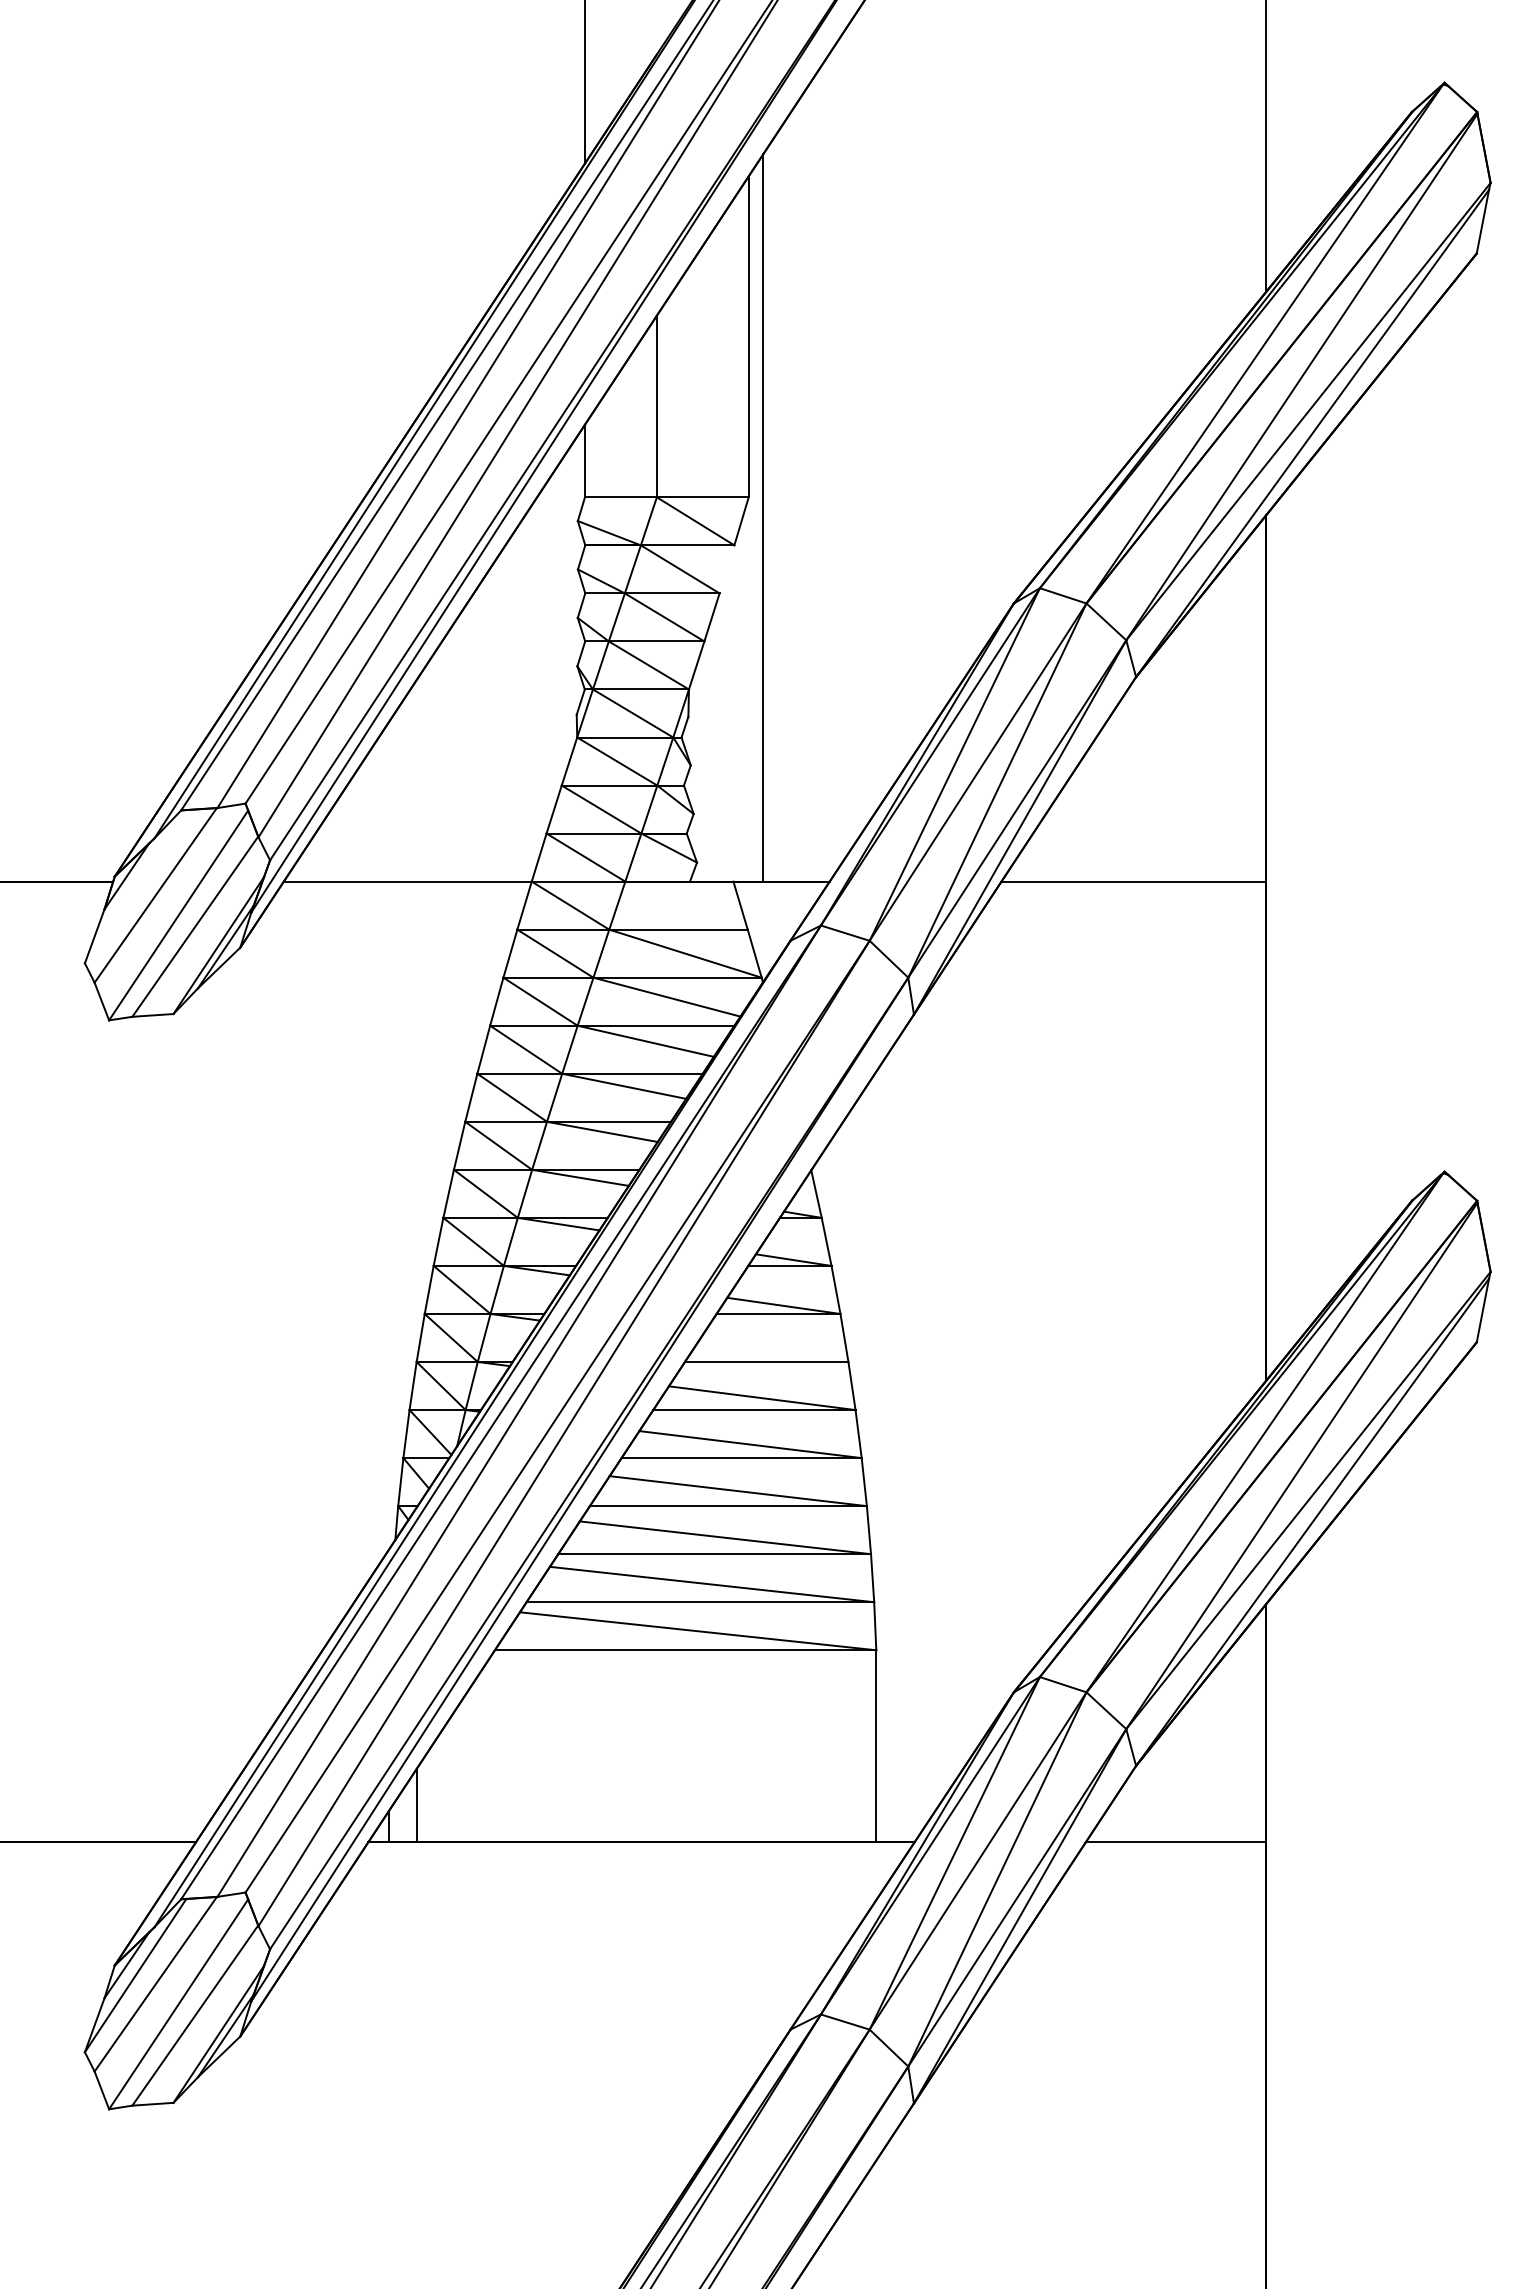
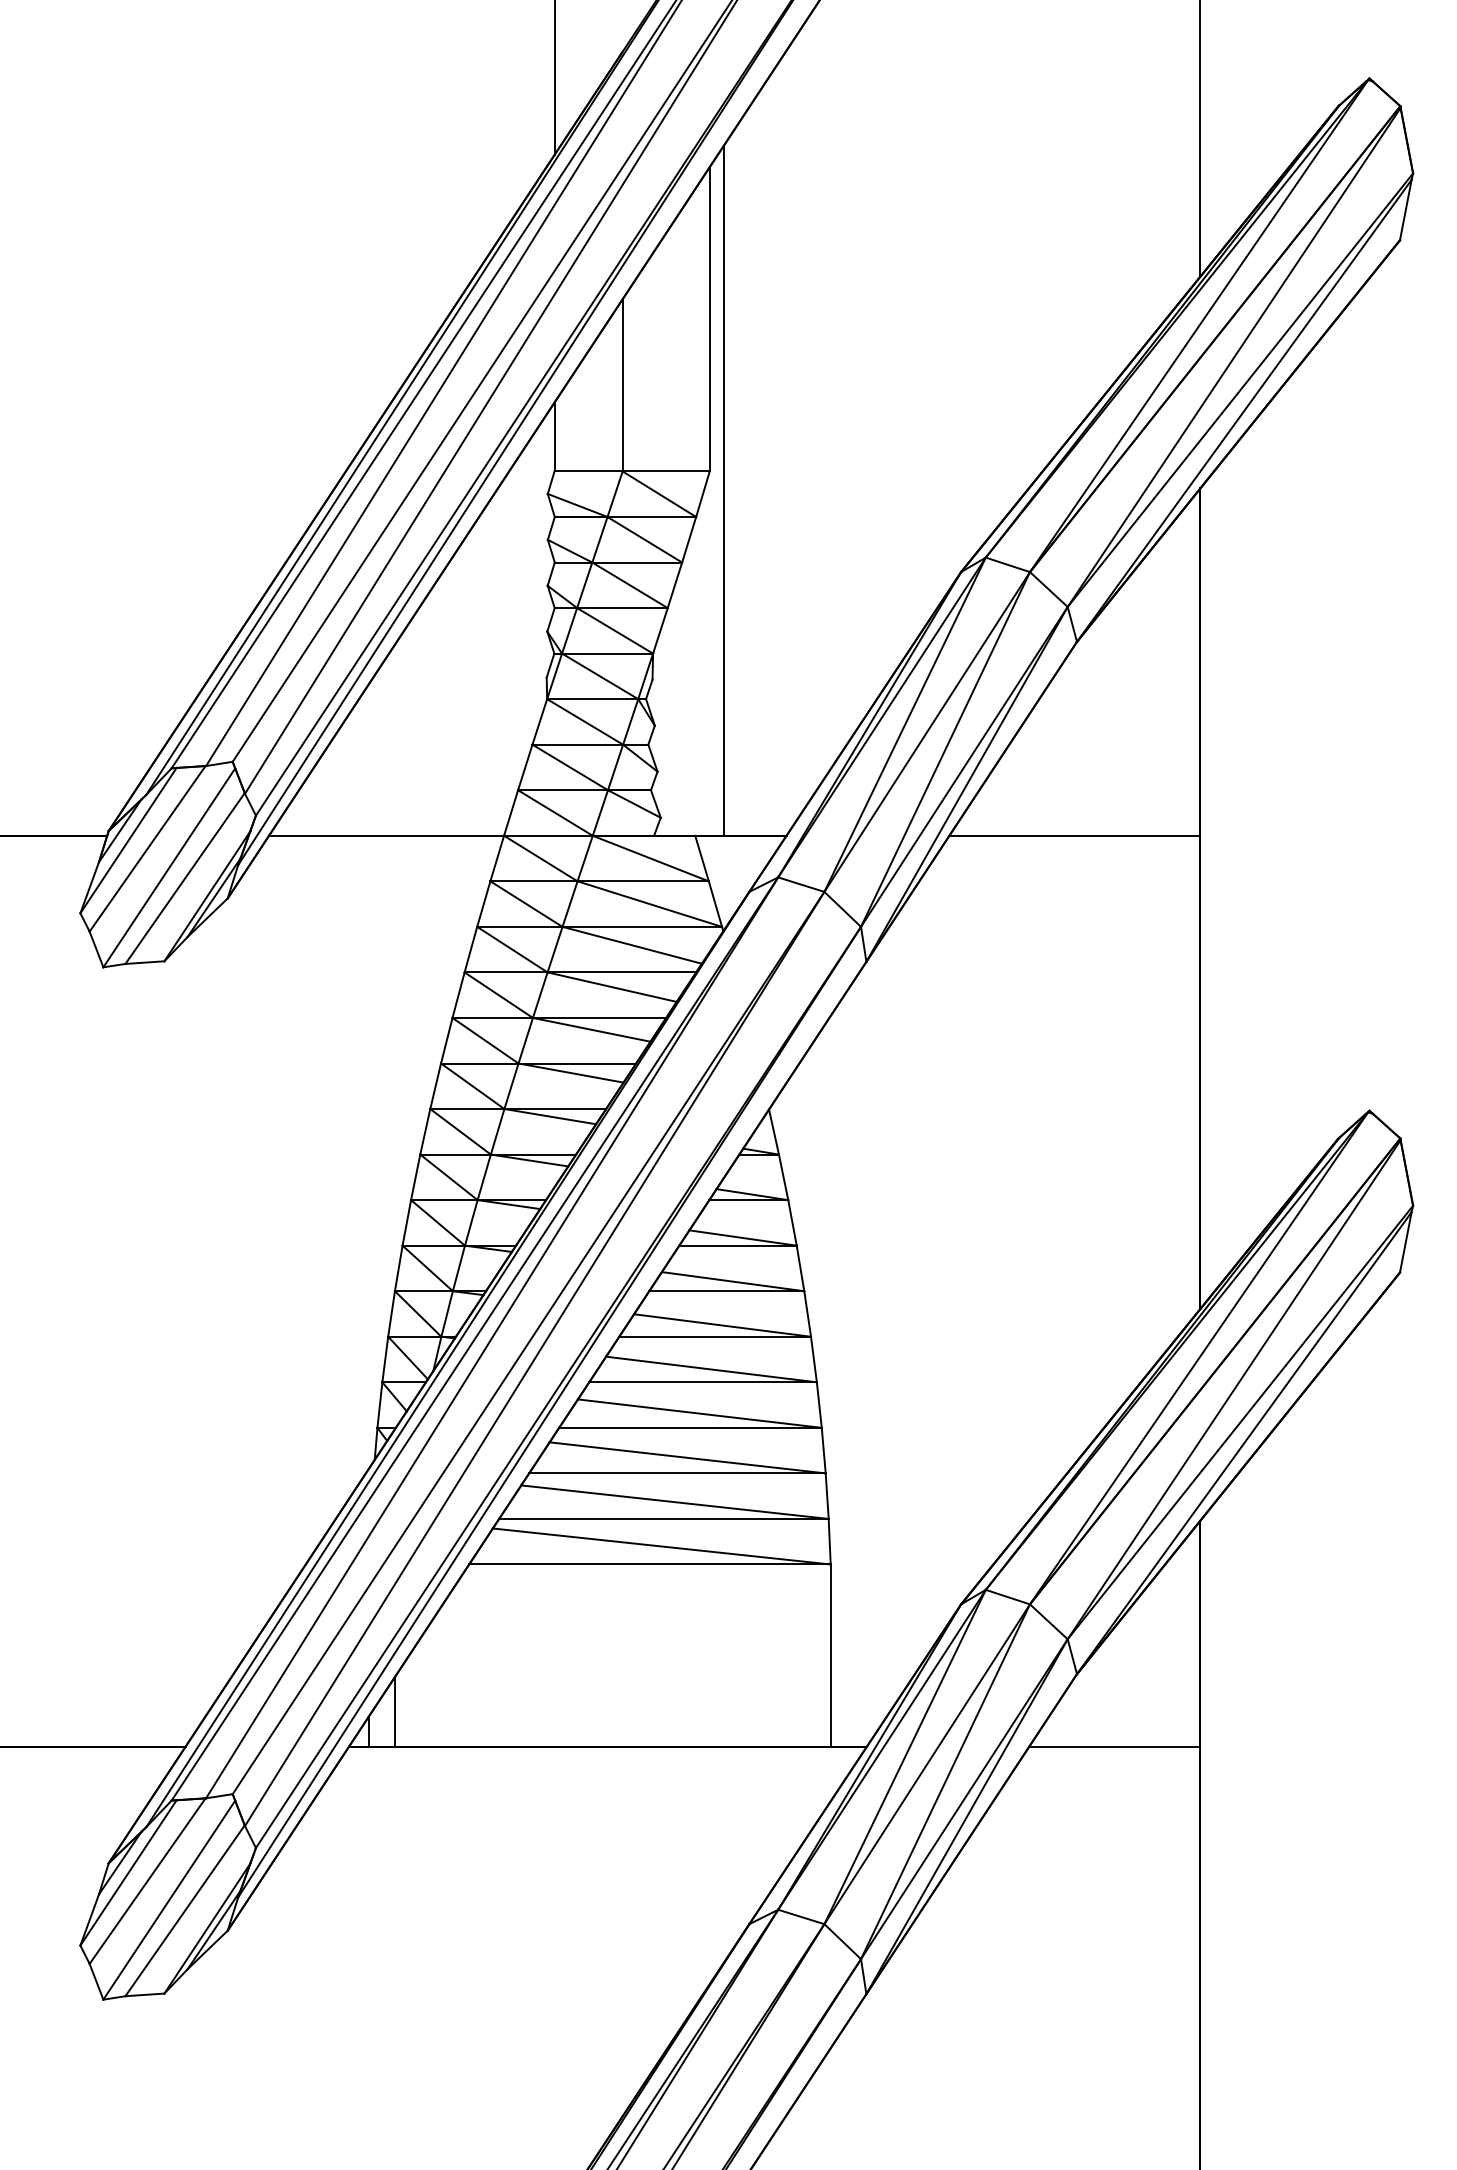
line: (727, 569) -> (689, 539), added
line: (135, 886) -> (128, 840), added
line: (686, 905) -> (650, 858), added
line: (772, 1351) -> (732, 1281), added

